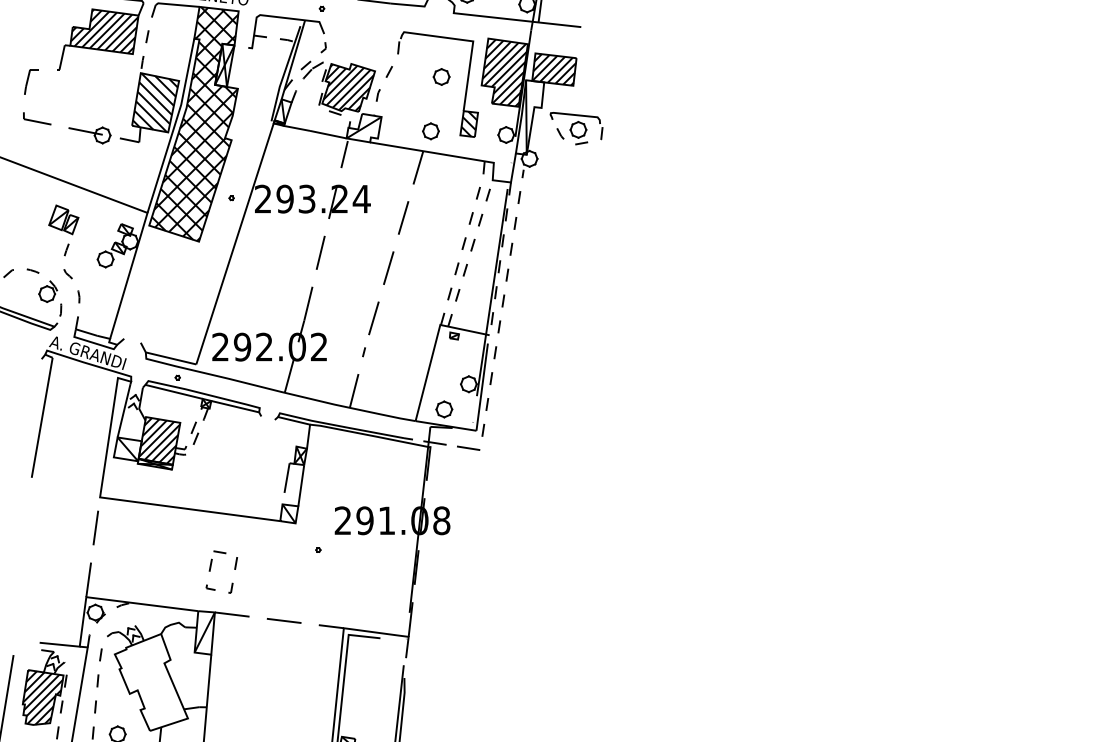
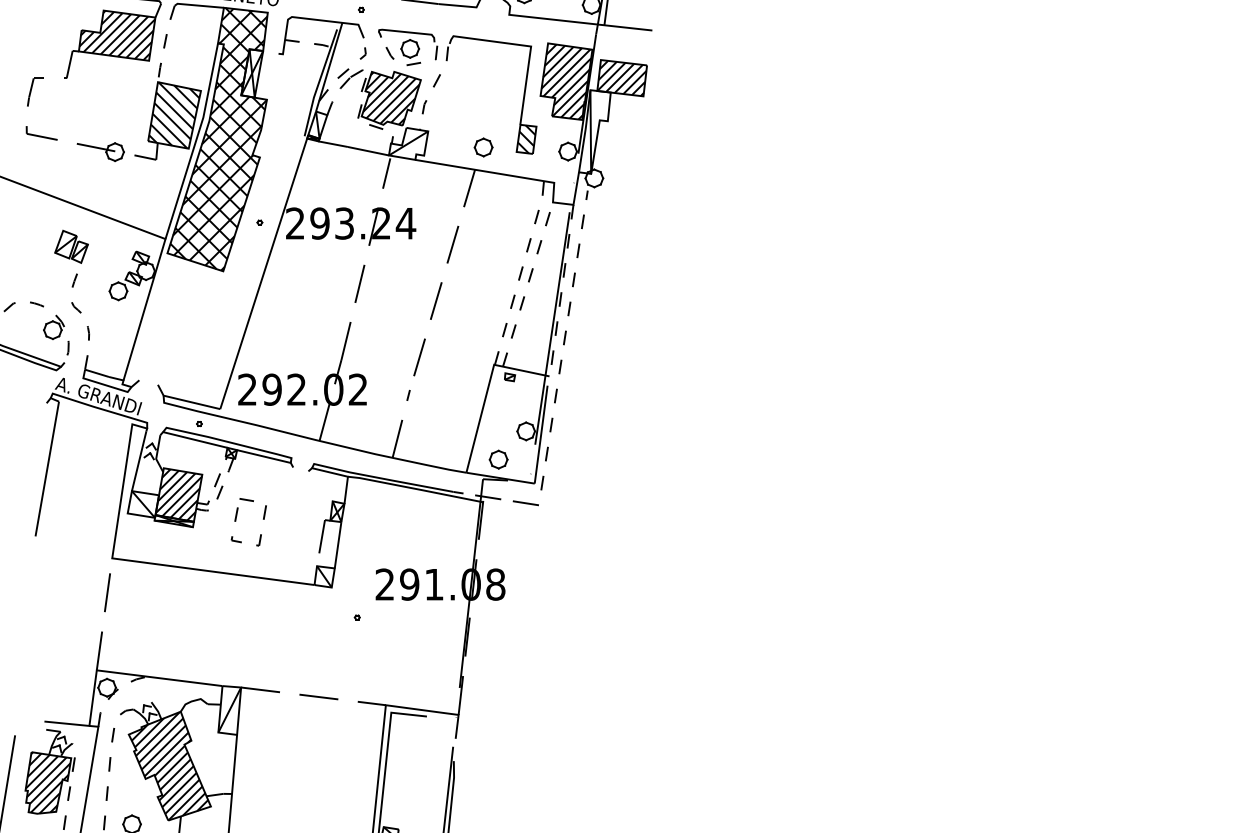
part: (441, 77) -> (495, 86), removed
part: (576, 128) -> (408, 47), moved
part: (210, 571) -> (236, 521), moved
hatch: (151, 682) -> (169, 766), added

